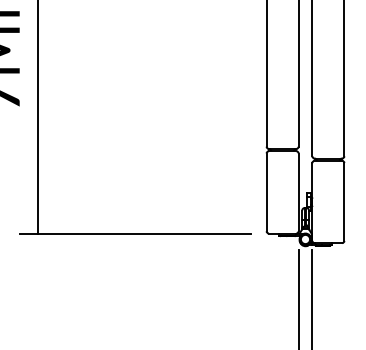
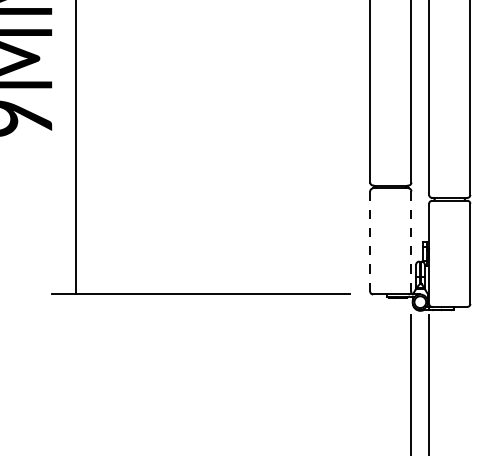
line: (266, 192) -> (370, 241), solid -> dashed
line: (298, 192) -> (411, 241), solid -> dashed

